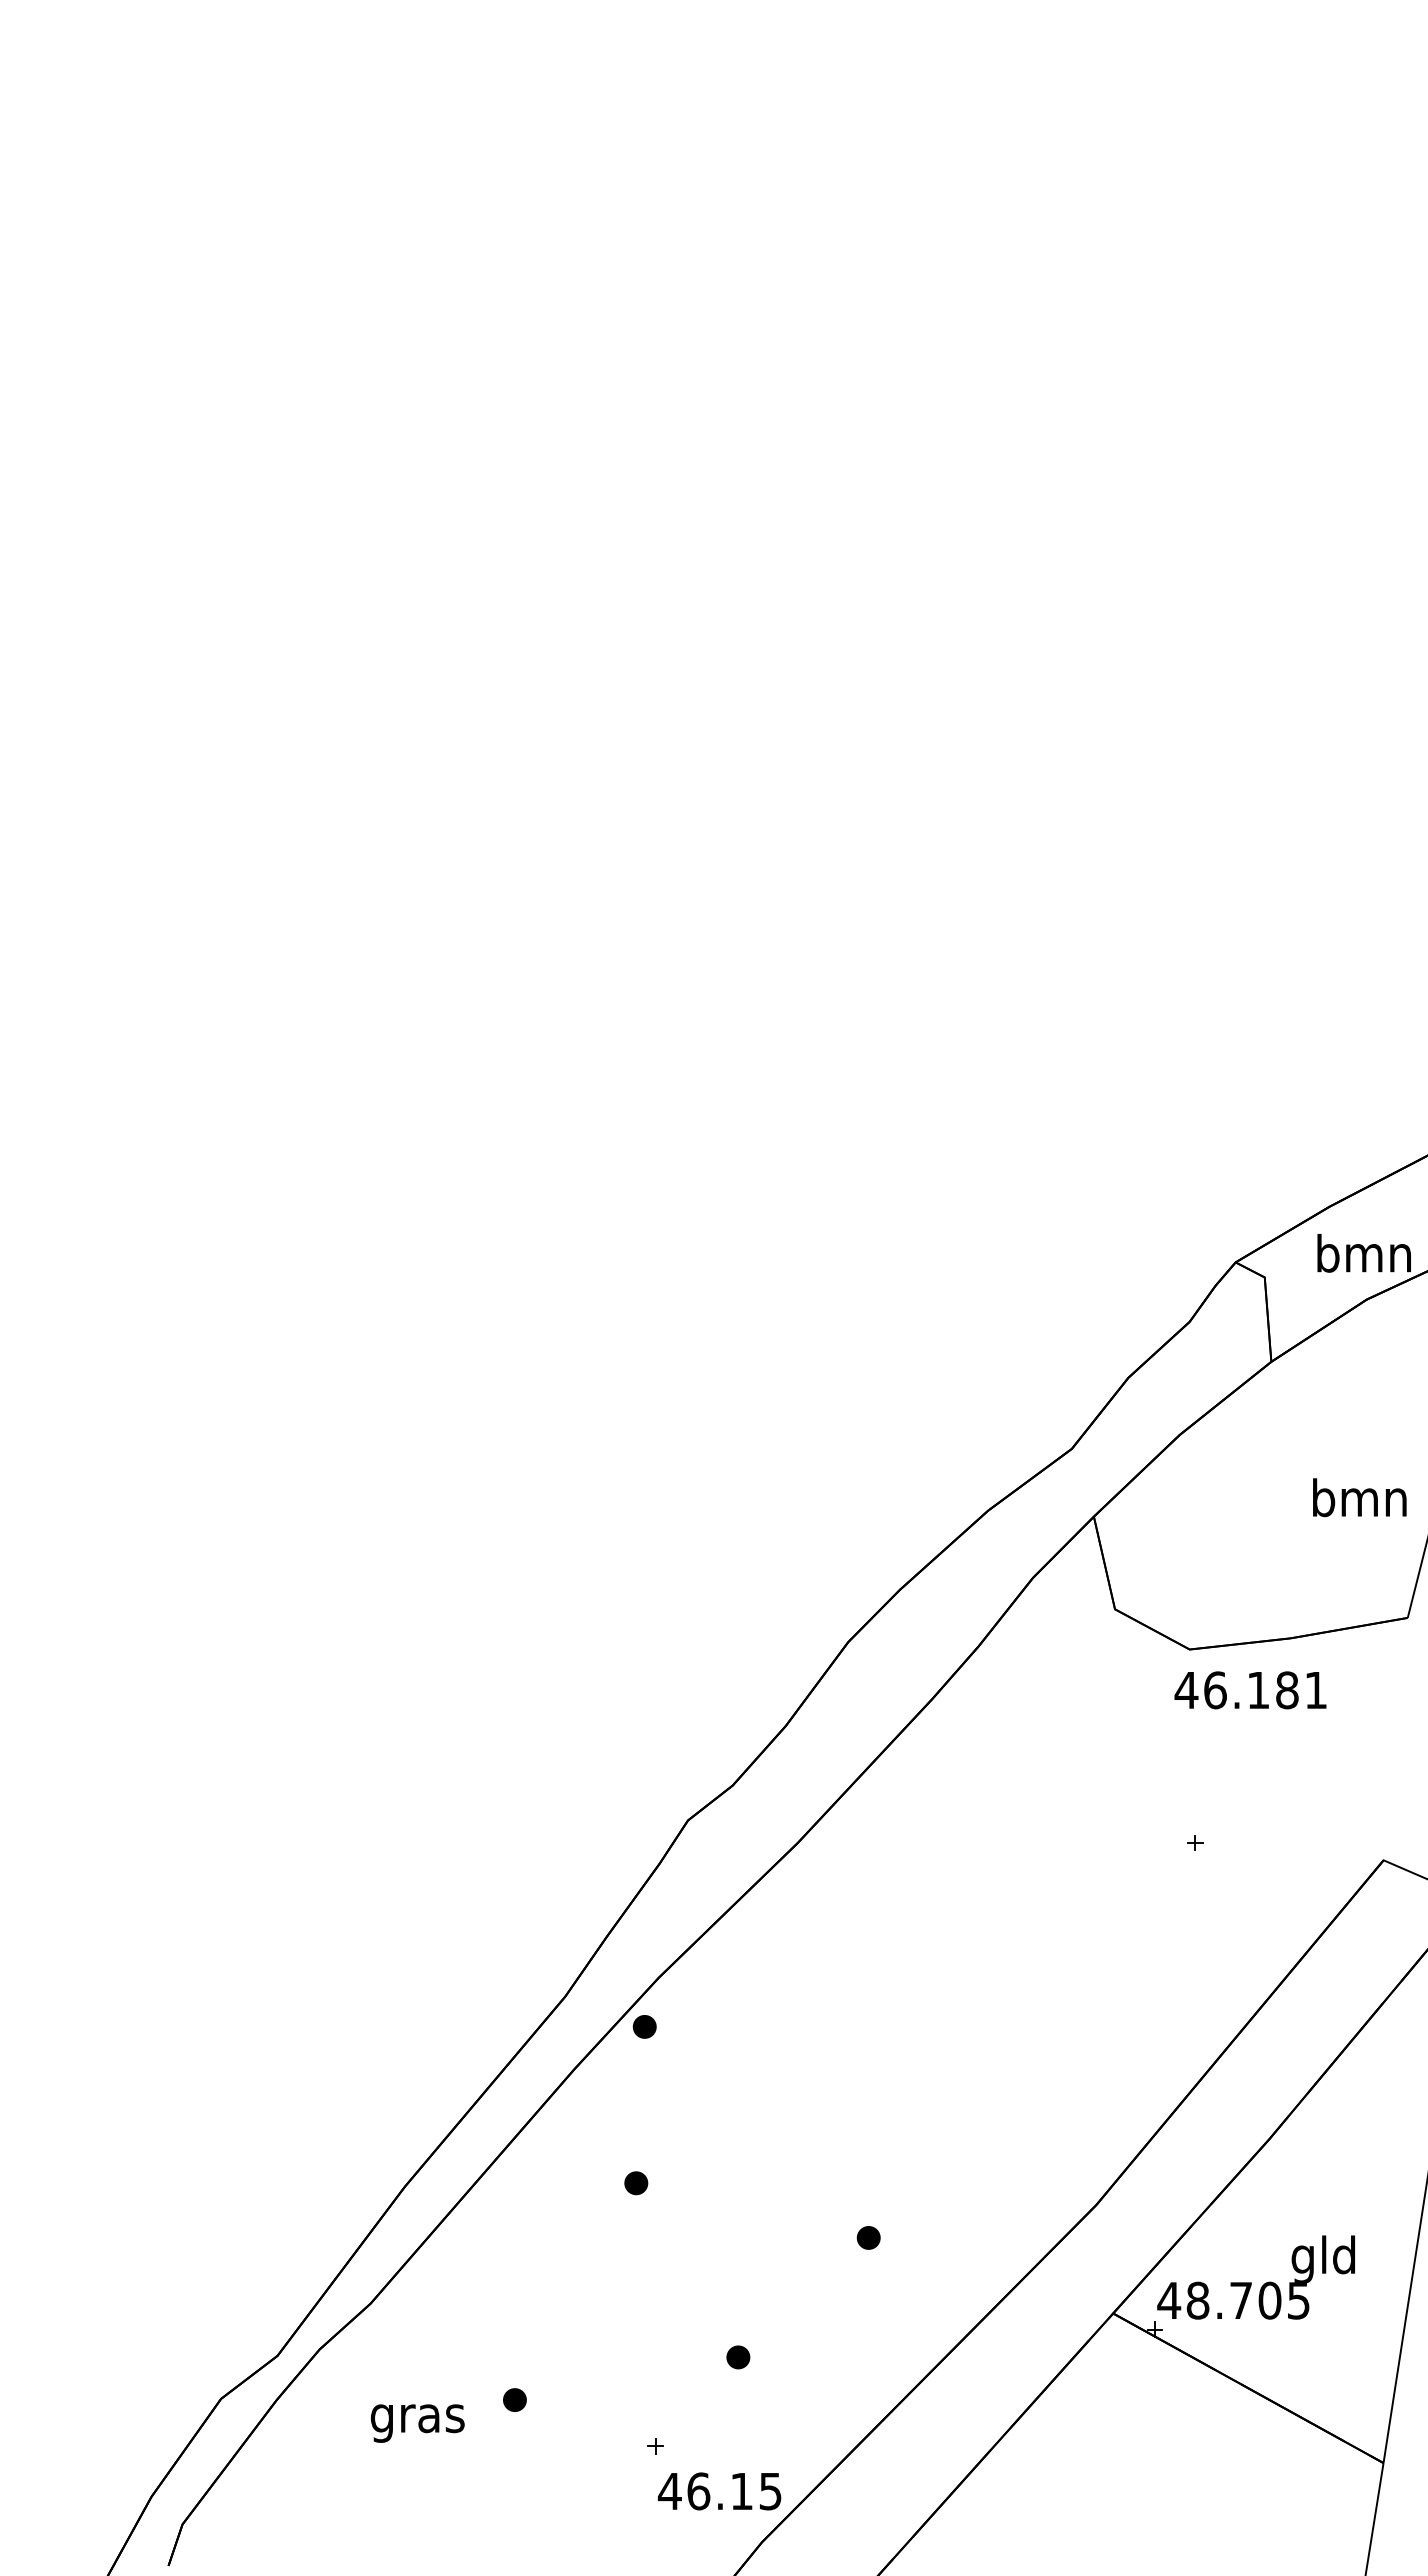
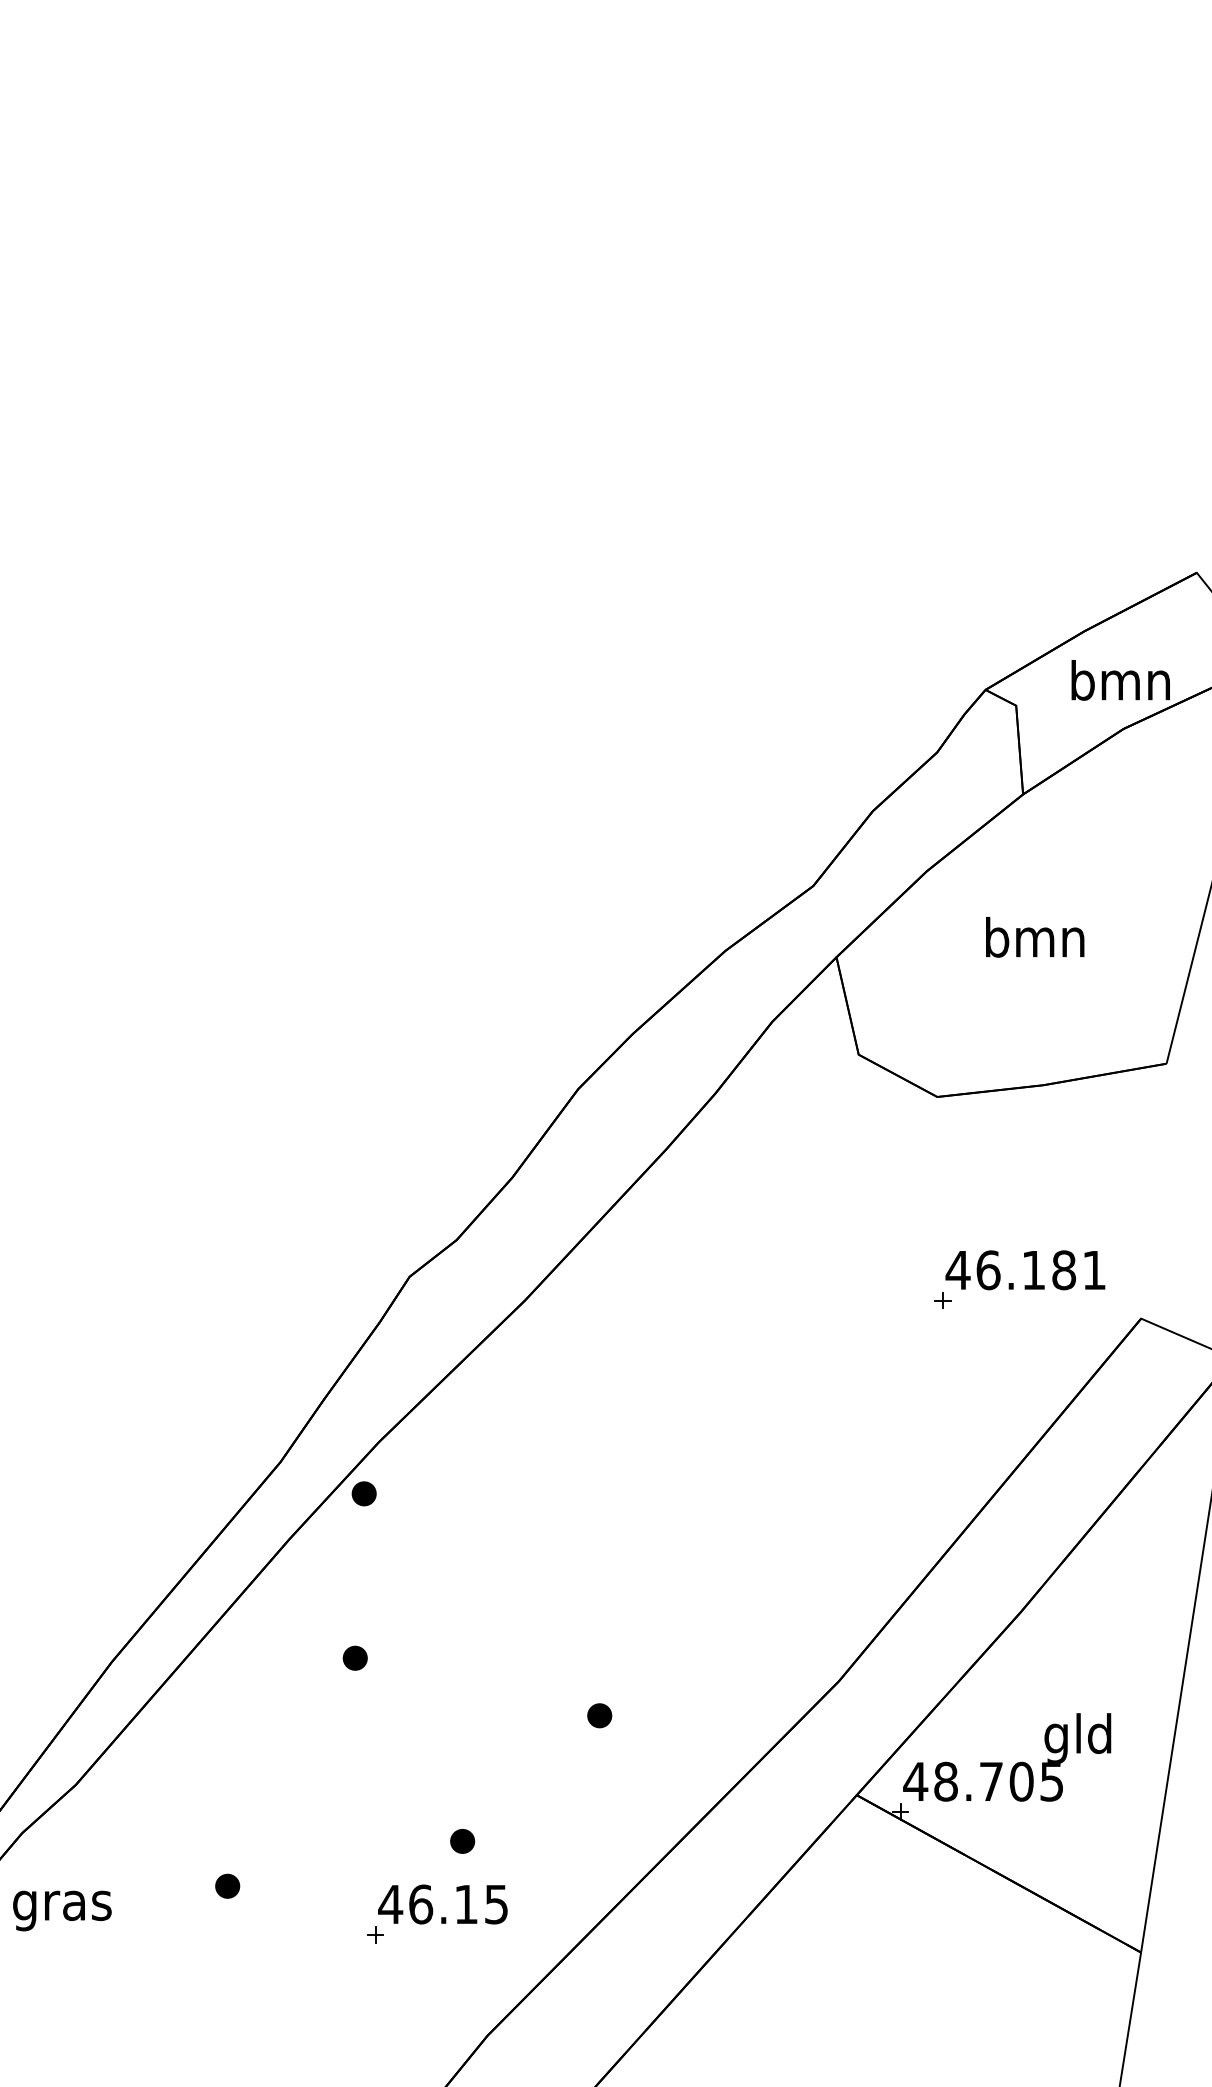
text: (1359, 1497) -> (1034, 937), moved
text: (1250, 1690) -> (1025, 1270), moved
text: (417, 2423) -> (62, 1910), moved
text: (719, 2491) -> (442, 1904), moved

